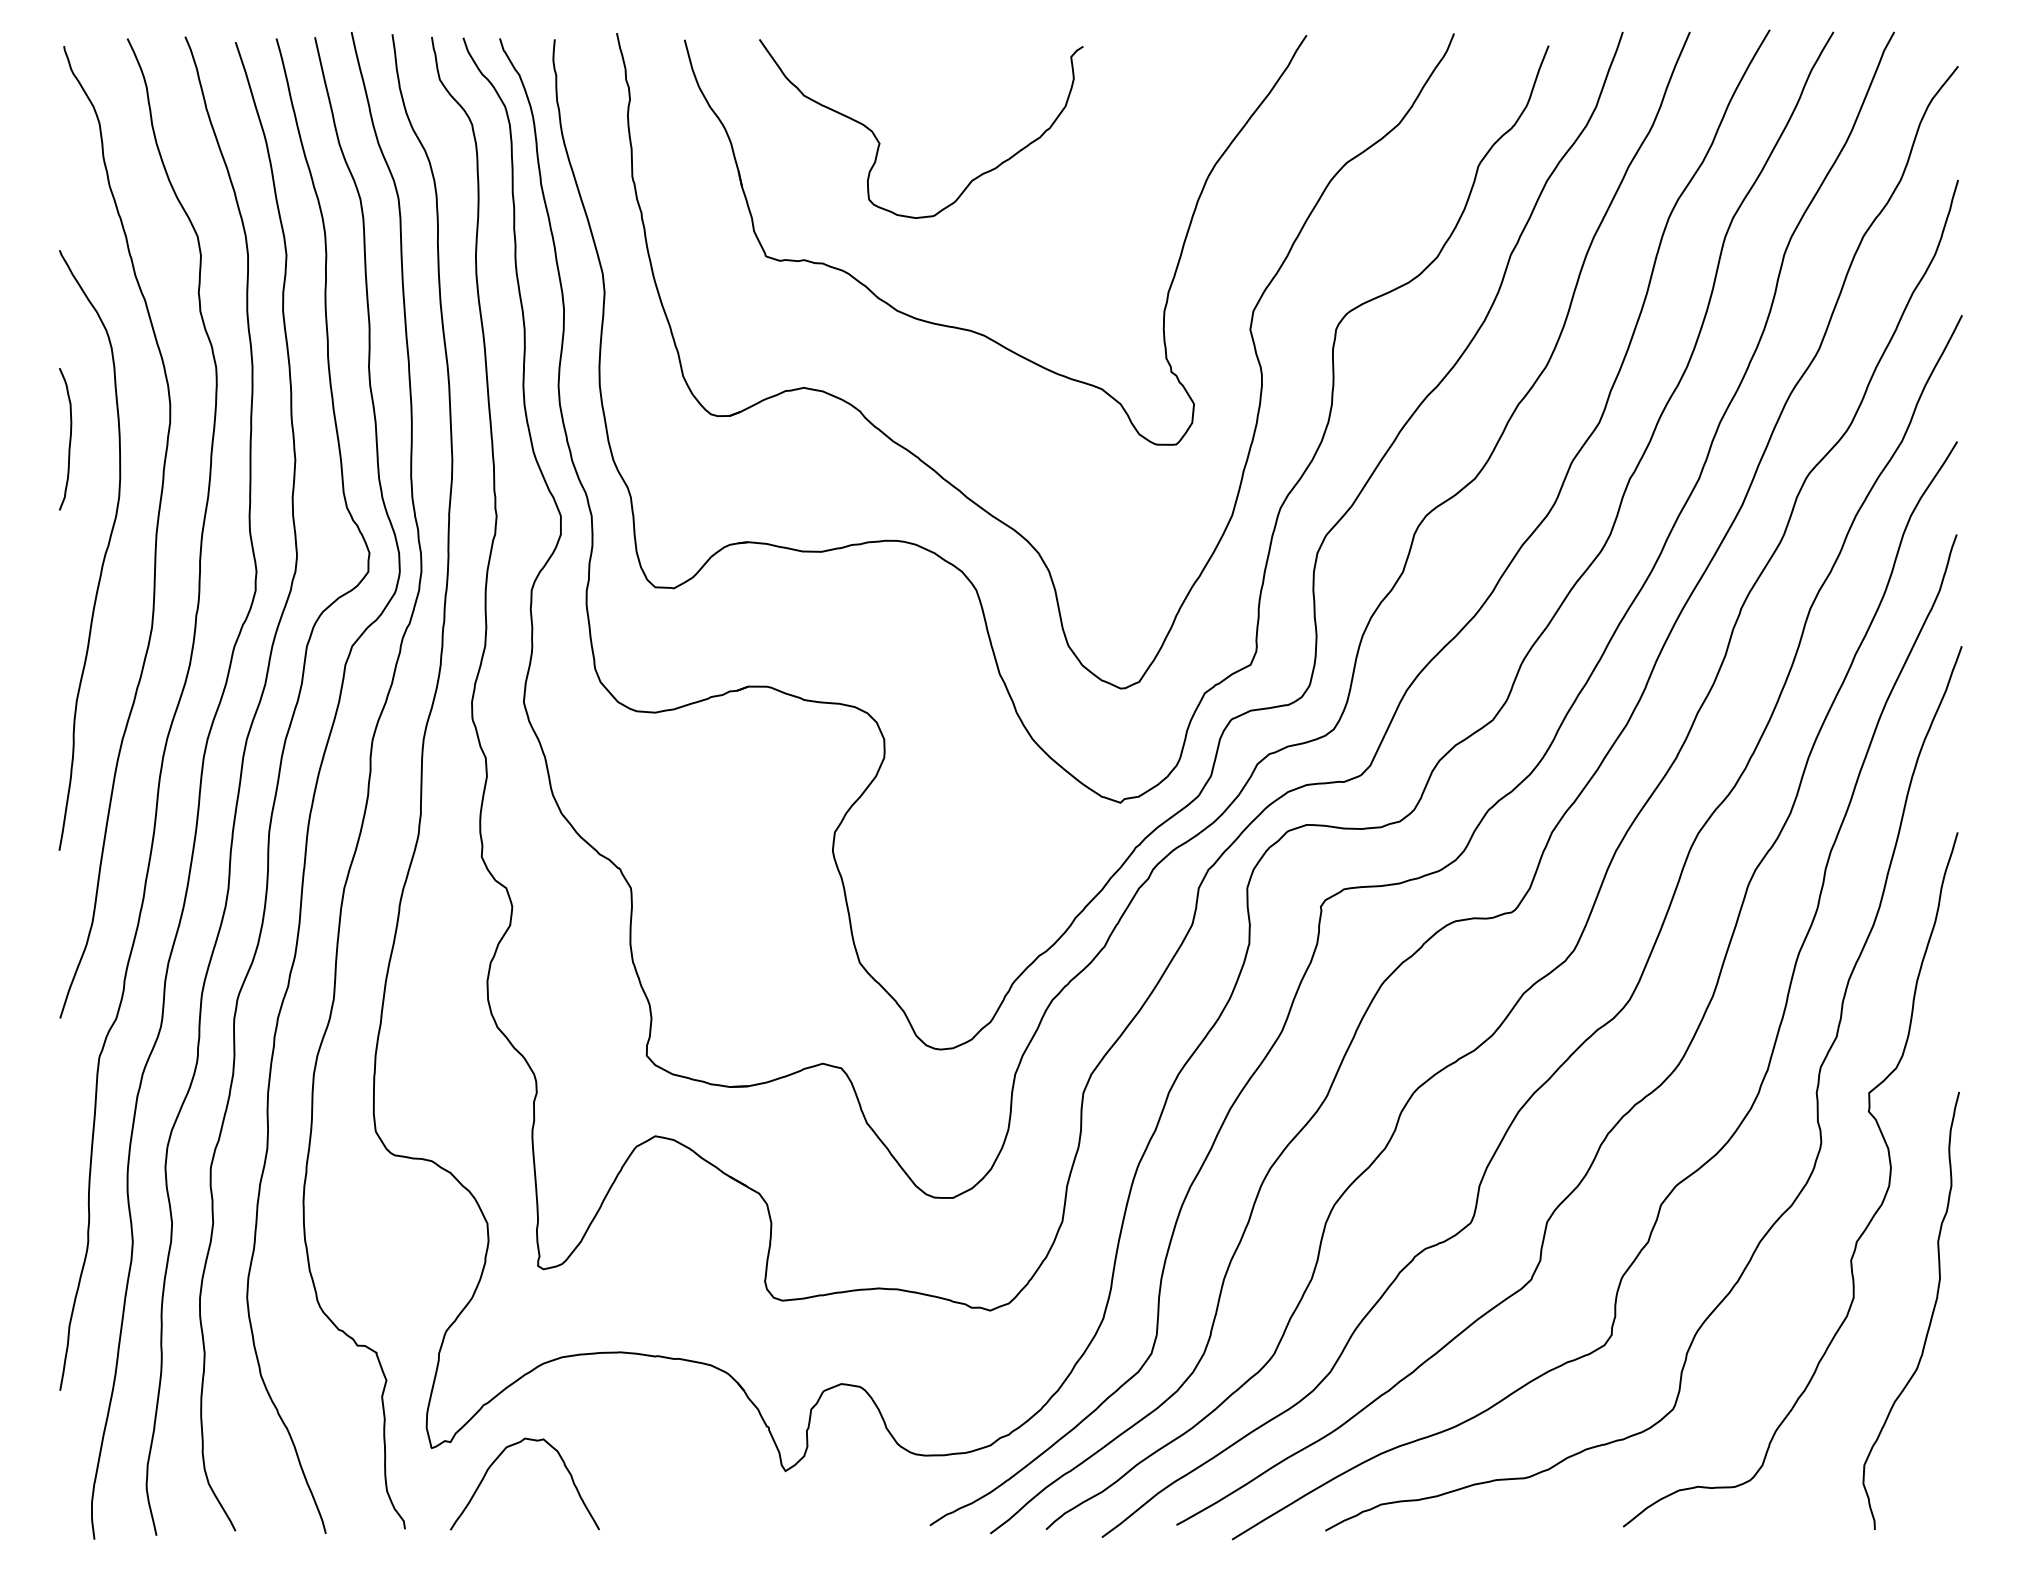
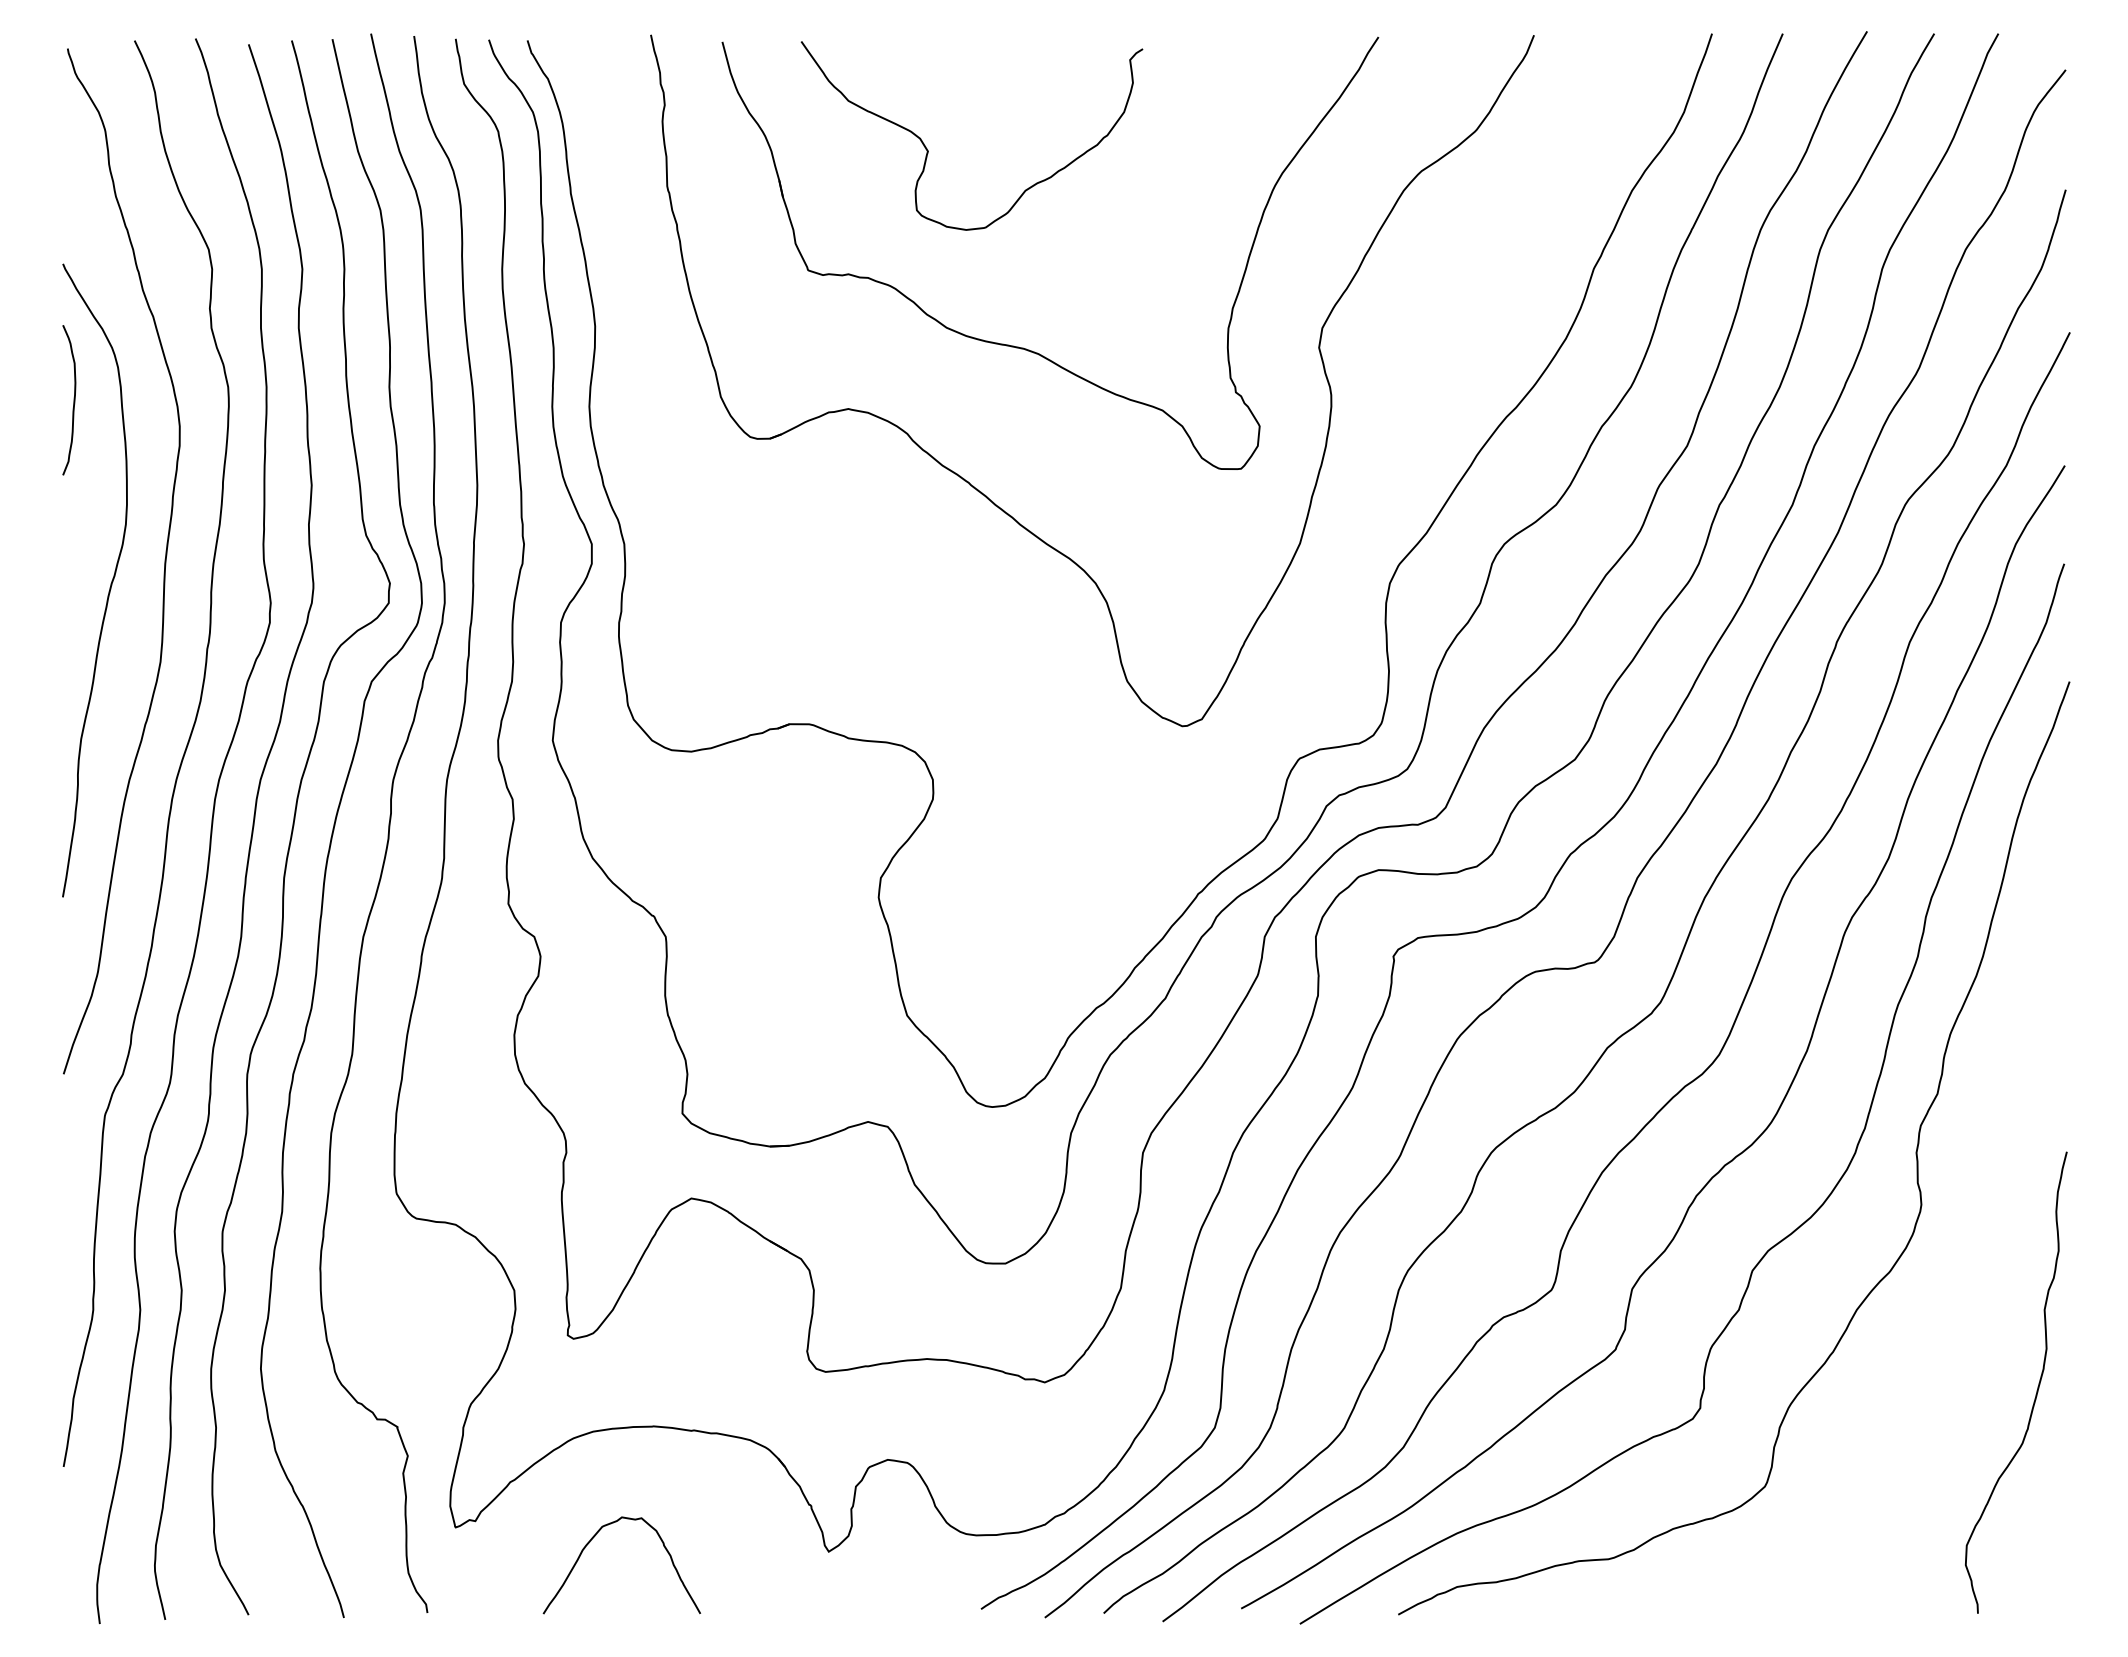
curve: (69, 439) -> (73, 400), moved
part: (953, 564) -> (1006, 595), removed
curve: (1867, 1223) -> (1970, 1290), removed
curve: (495, 1462) -> (590, 1542), moved

